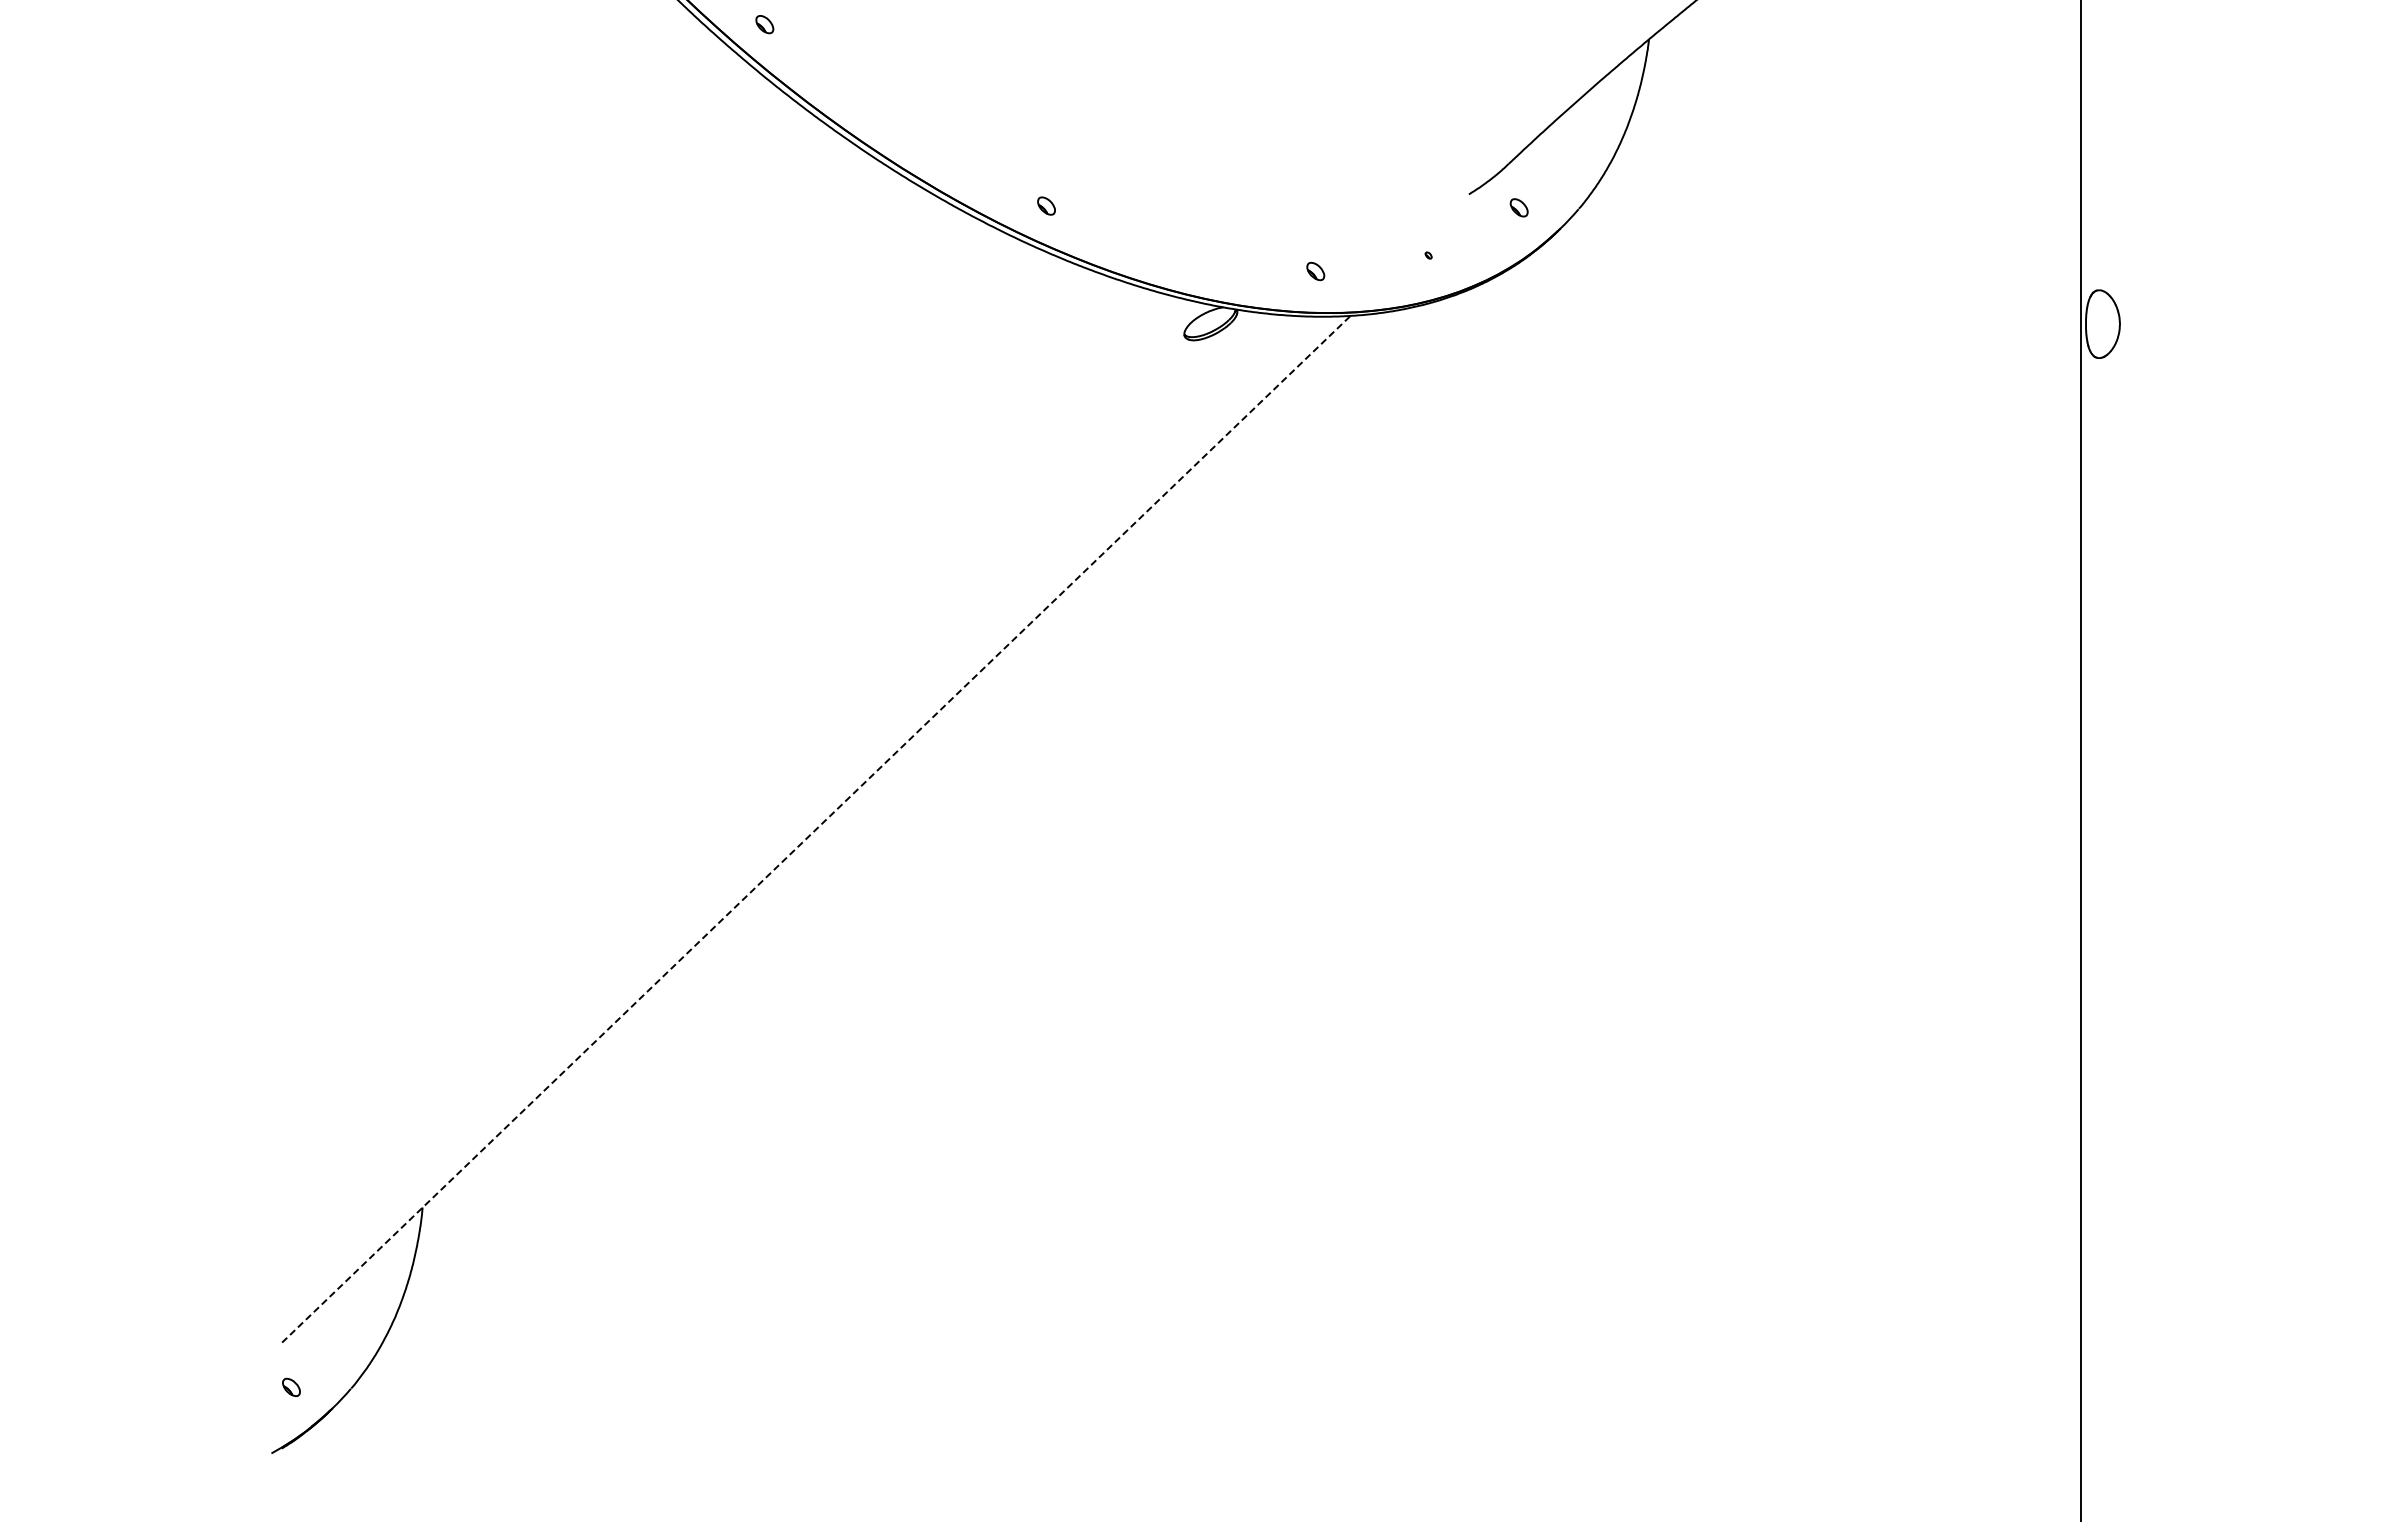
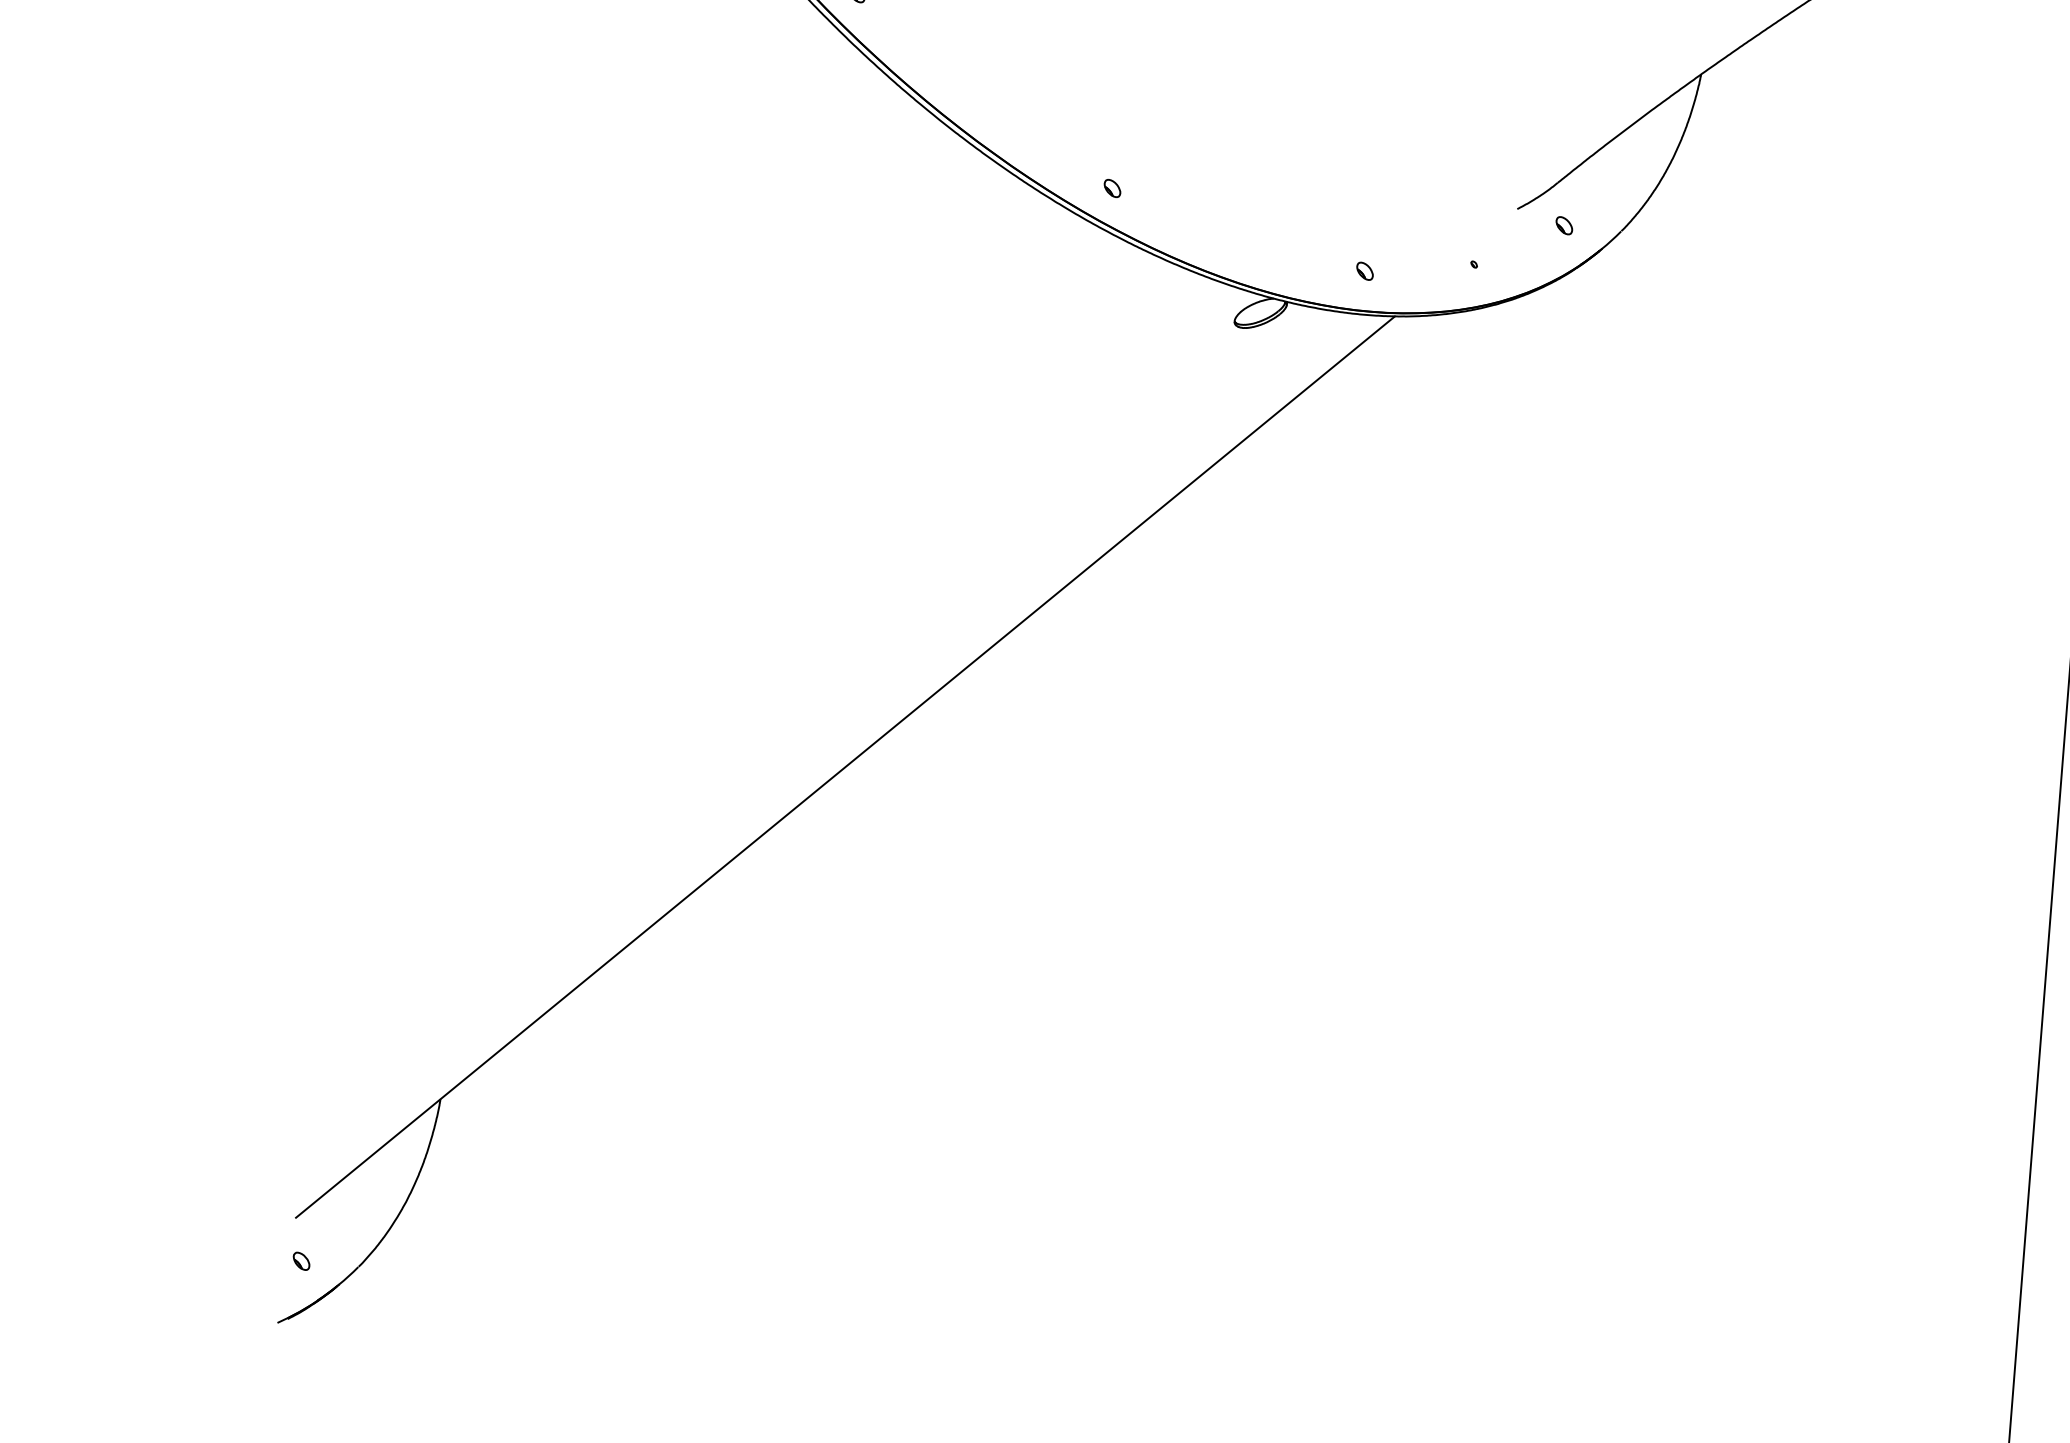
line: (816, 829) -> (845, 767), dashed -> solid

